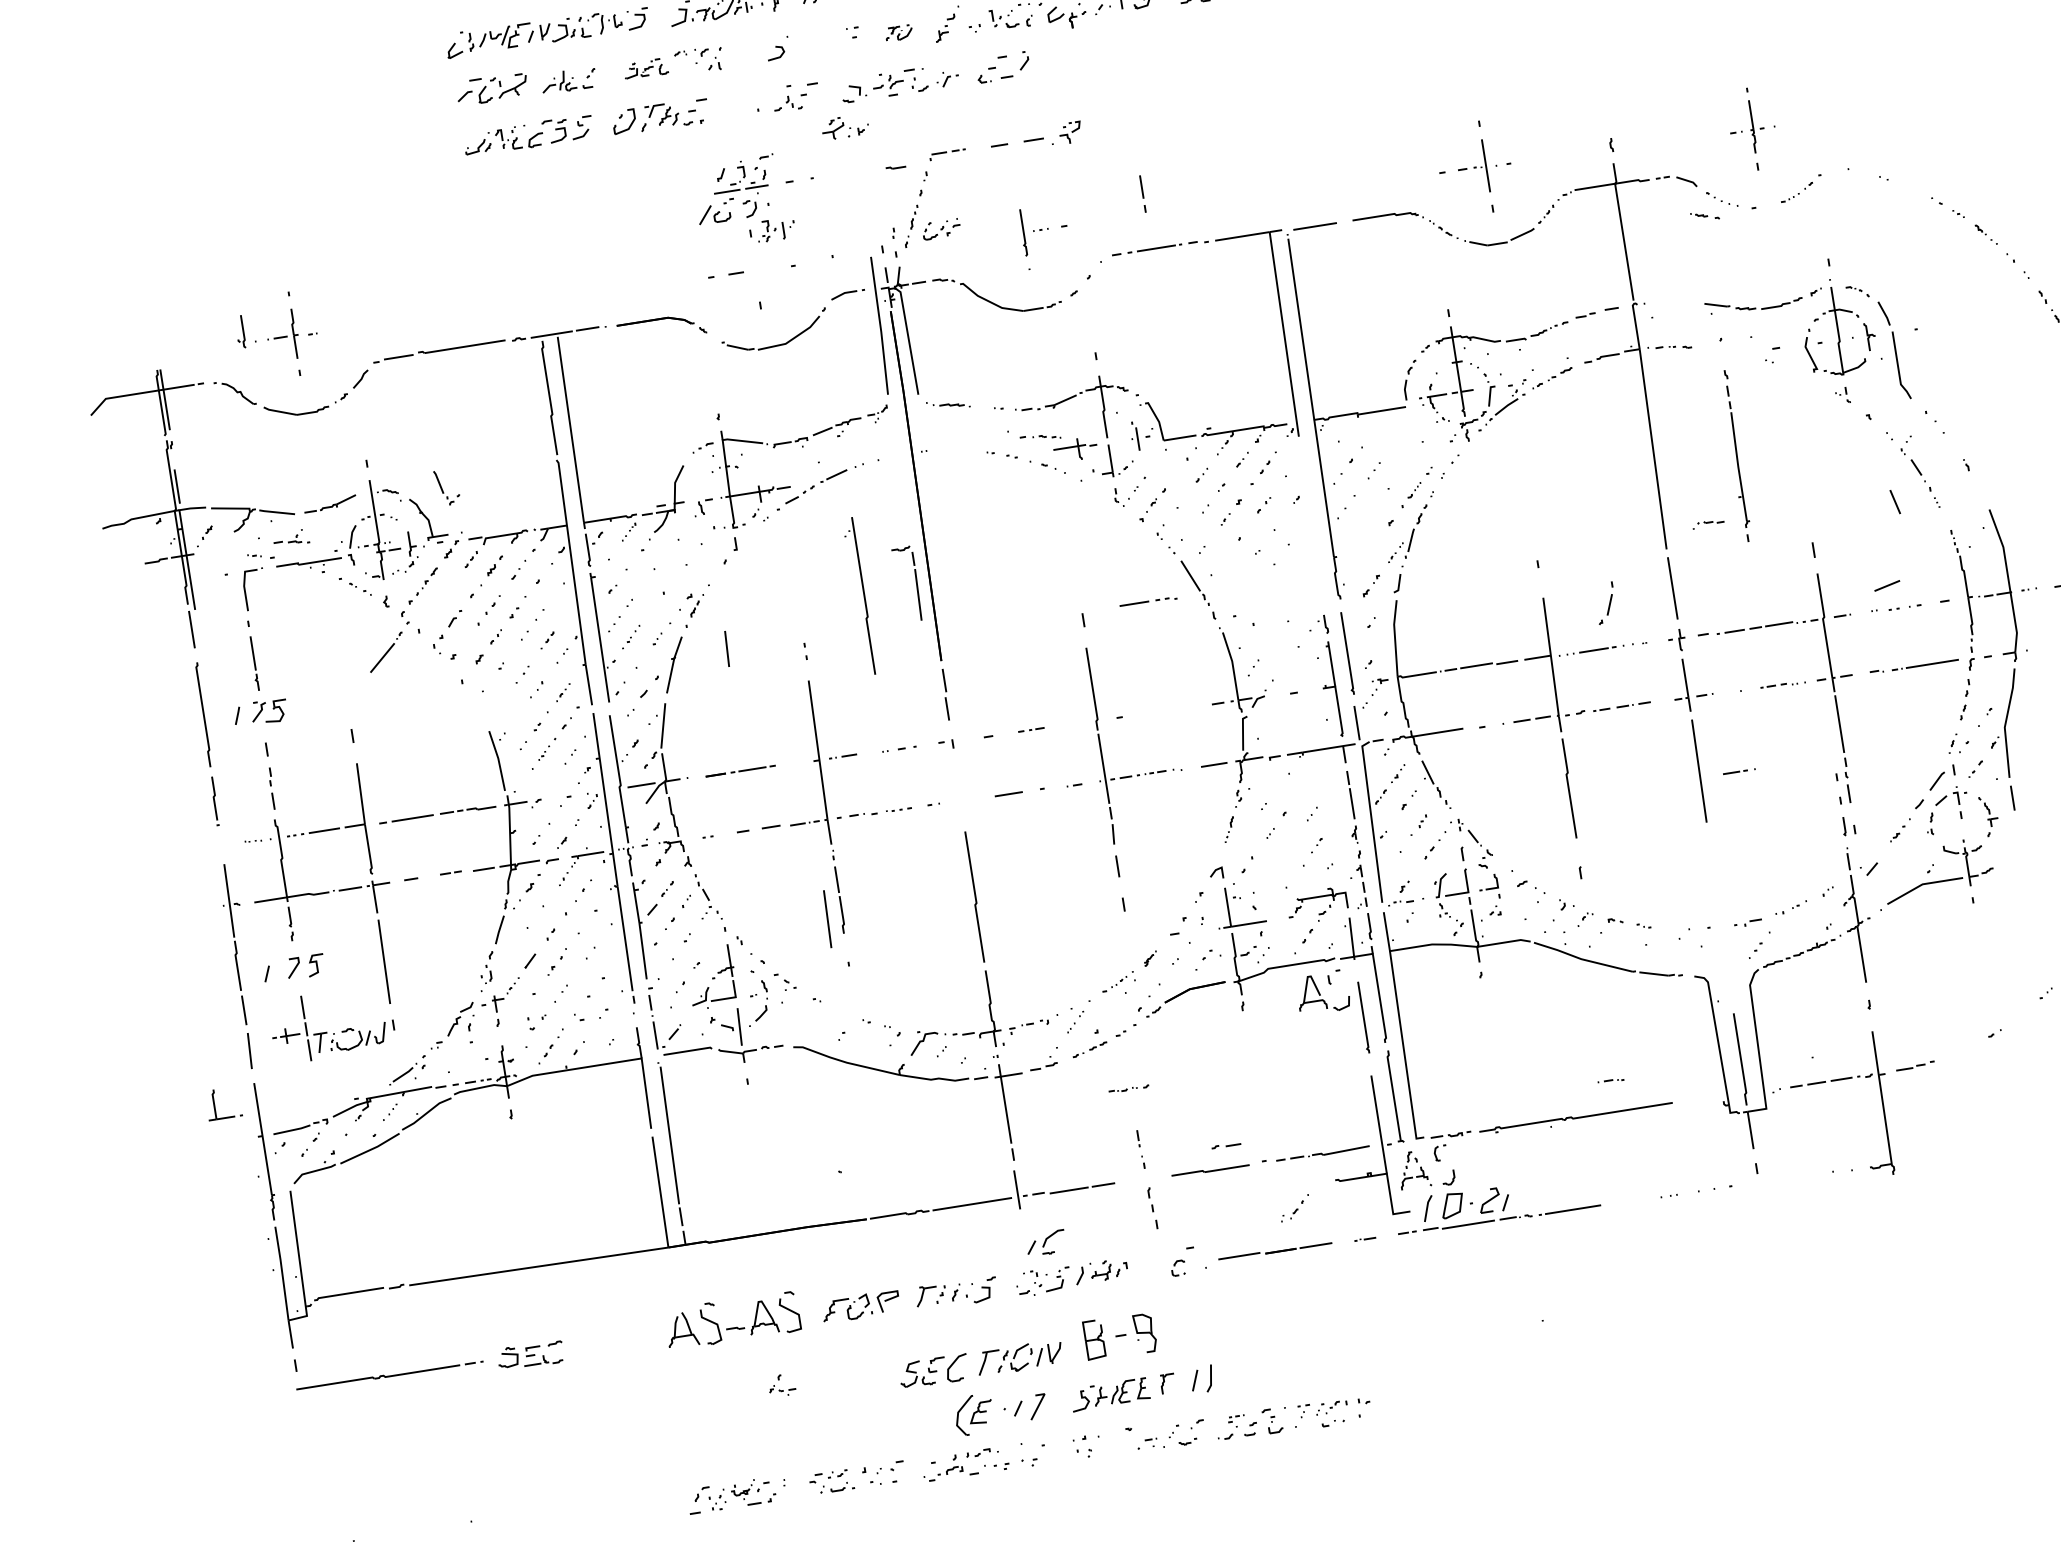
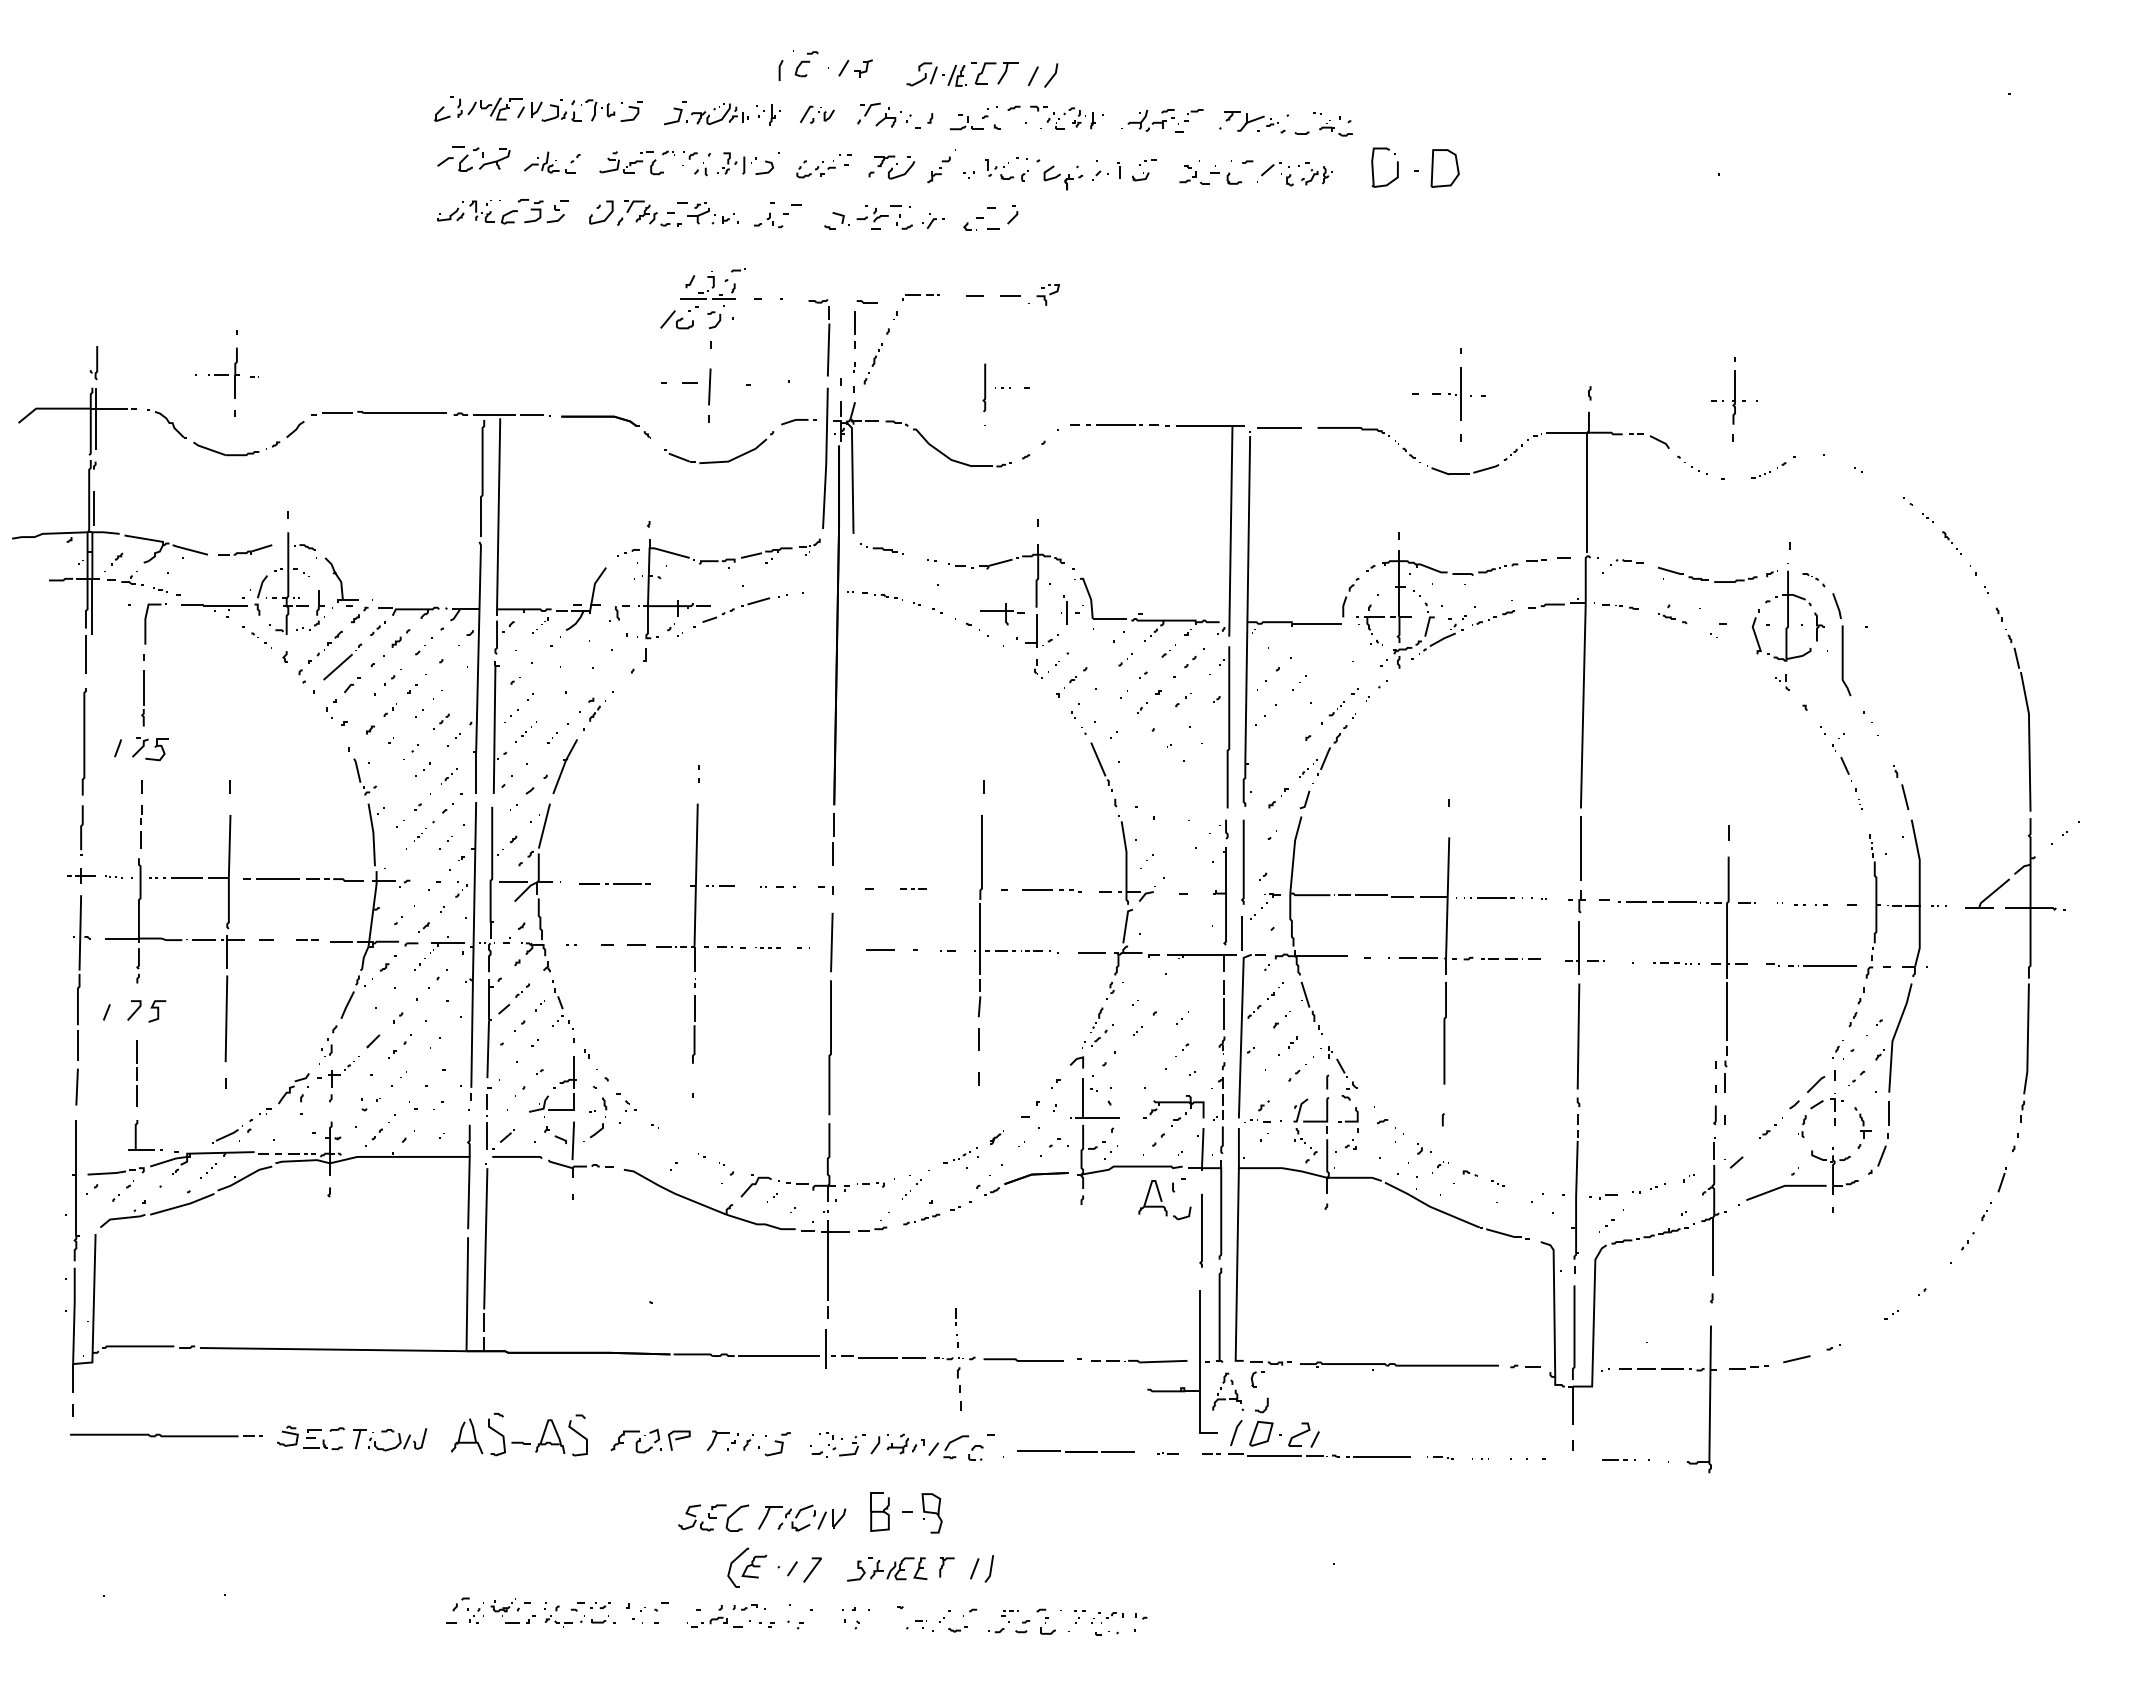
part: (898, 33) -> (891, 167), size x1.67
part: (645, 69) -> (631, 163), size x1.43
part: (845, 127) -> (710, 213), moved
line: (1142, 193) -> (854, 329), moved
part: (1704, 216) -> (1672, 618), moved
part: (775, 229) -> (736, 163), moved
part: (940, 229) -> (815, 169), moved
part: (239, 332) -> (93, 363), moved
part: (1040, 437) -> (882, 596), moved
part: (1735, 455) -> (1575, 1185), moved
part: (446, 487) -> (364, 776), moved
line: (1895, 502) -> (1905, 797), moved
part: (1707, 524) -> (1626, 562), moved
part: (291, 538) -> (125, 578), moved
part: (916, 582) -> (828, 337), moved
line: (1886, 586) -> (1796, 1359), moved
part: (859, 596) -> (1224, 727), moved
part: (1148, 601) -> (1051, 890), moved
part: (1606, 602) -> (1878, 1153), moved
line: (726, 648) -> (709, 386), moved
part: (386, 651) -> (342, 661), moved
line: (1739, 770) -> (1618, 1459), moved
line: (827, 919) -> (831, 942), moved
part: (352, 1031) -> (392, 1432), moved
part: (286, 1035) -> (81, 875), moved
part: (1611, 1080) -> (1440, 1457), moved
part: (1128, 1089) -> (954, 1358), moved
part: (214, 1104) -> (136, 1135), moved
part: (1226, 1145) -> (1525, 1366), moved
part: (1294, 1208) -> (1097, 1036), moved
part: (1045, 1243) -> (948, 1447), moved
part: (781, 1385) -> (558, 1616), moved

